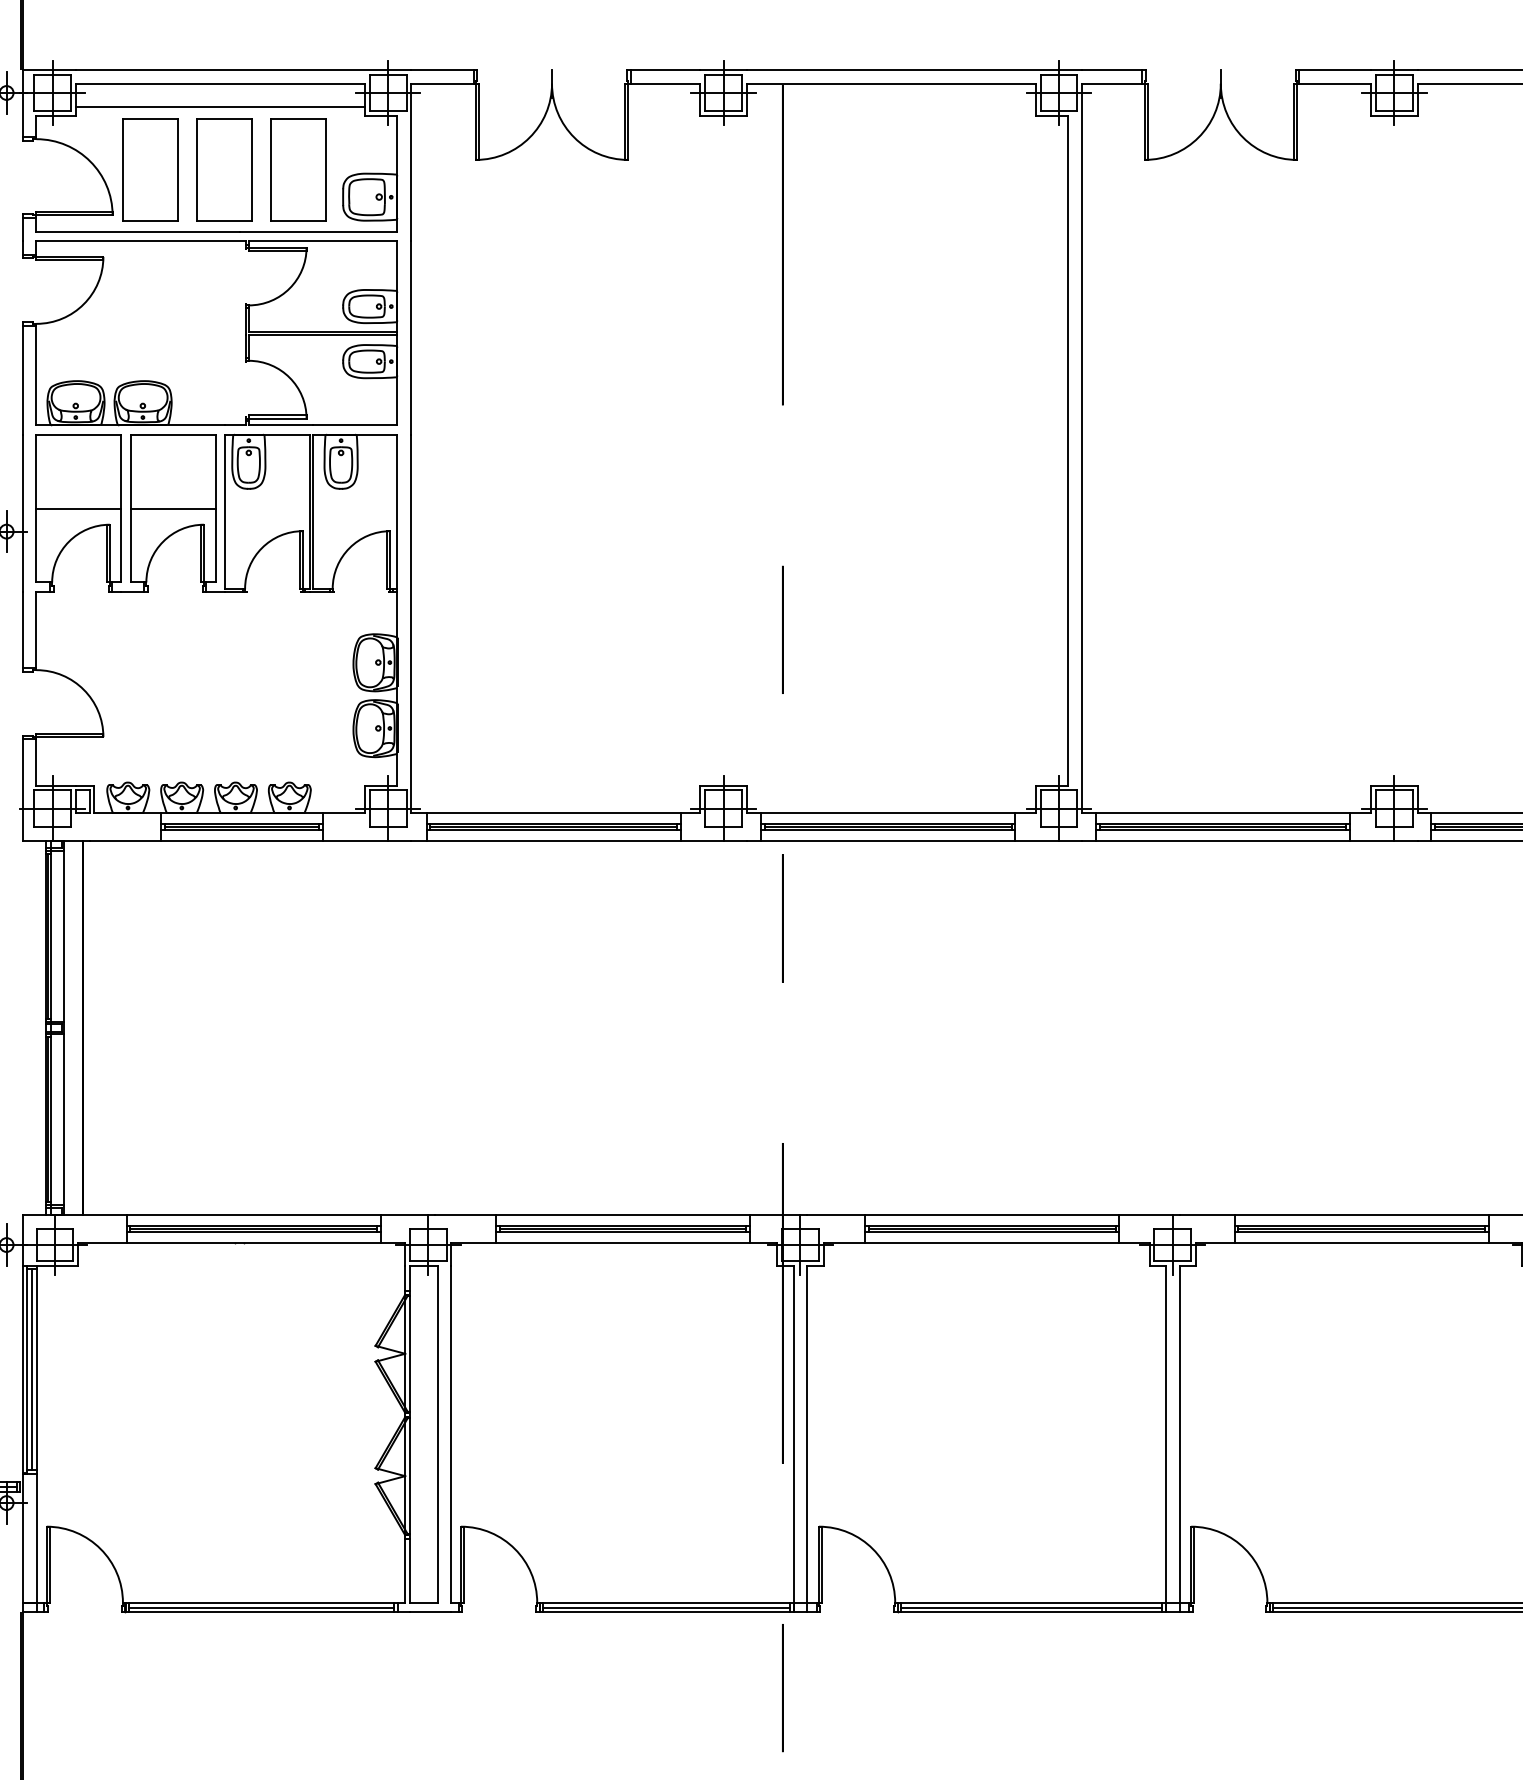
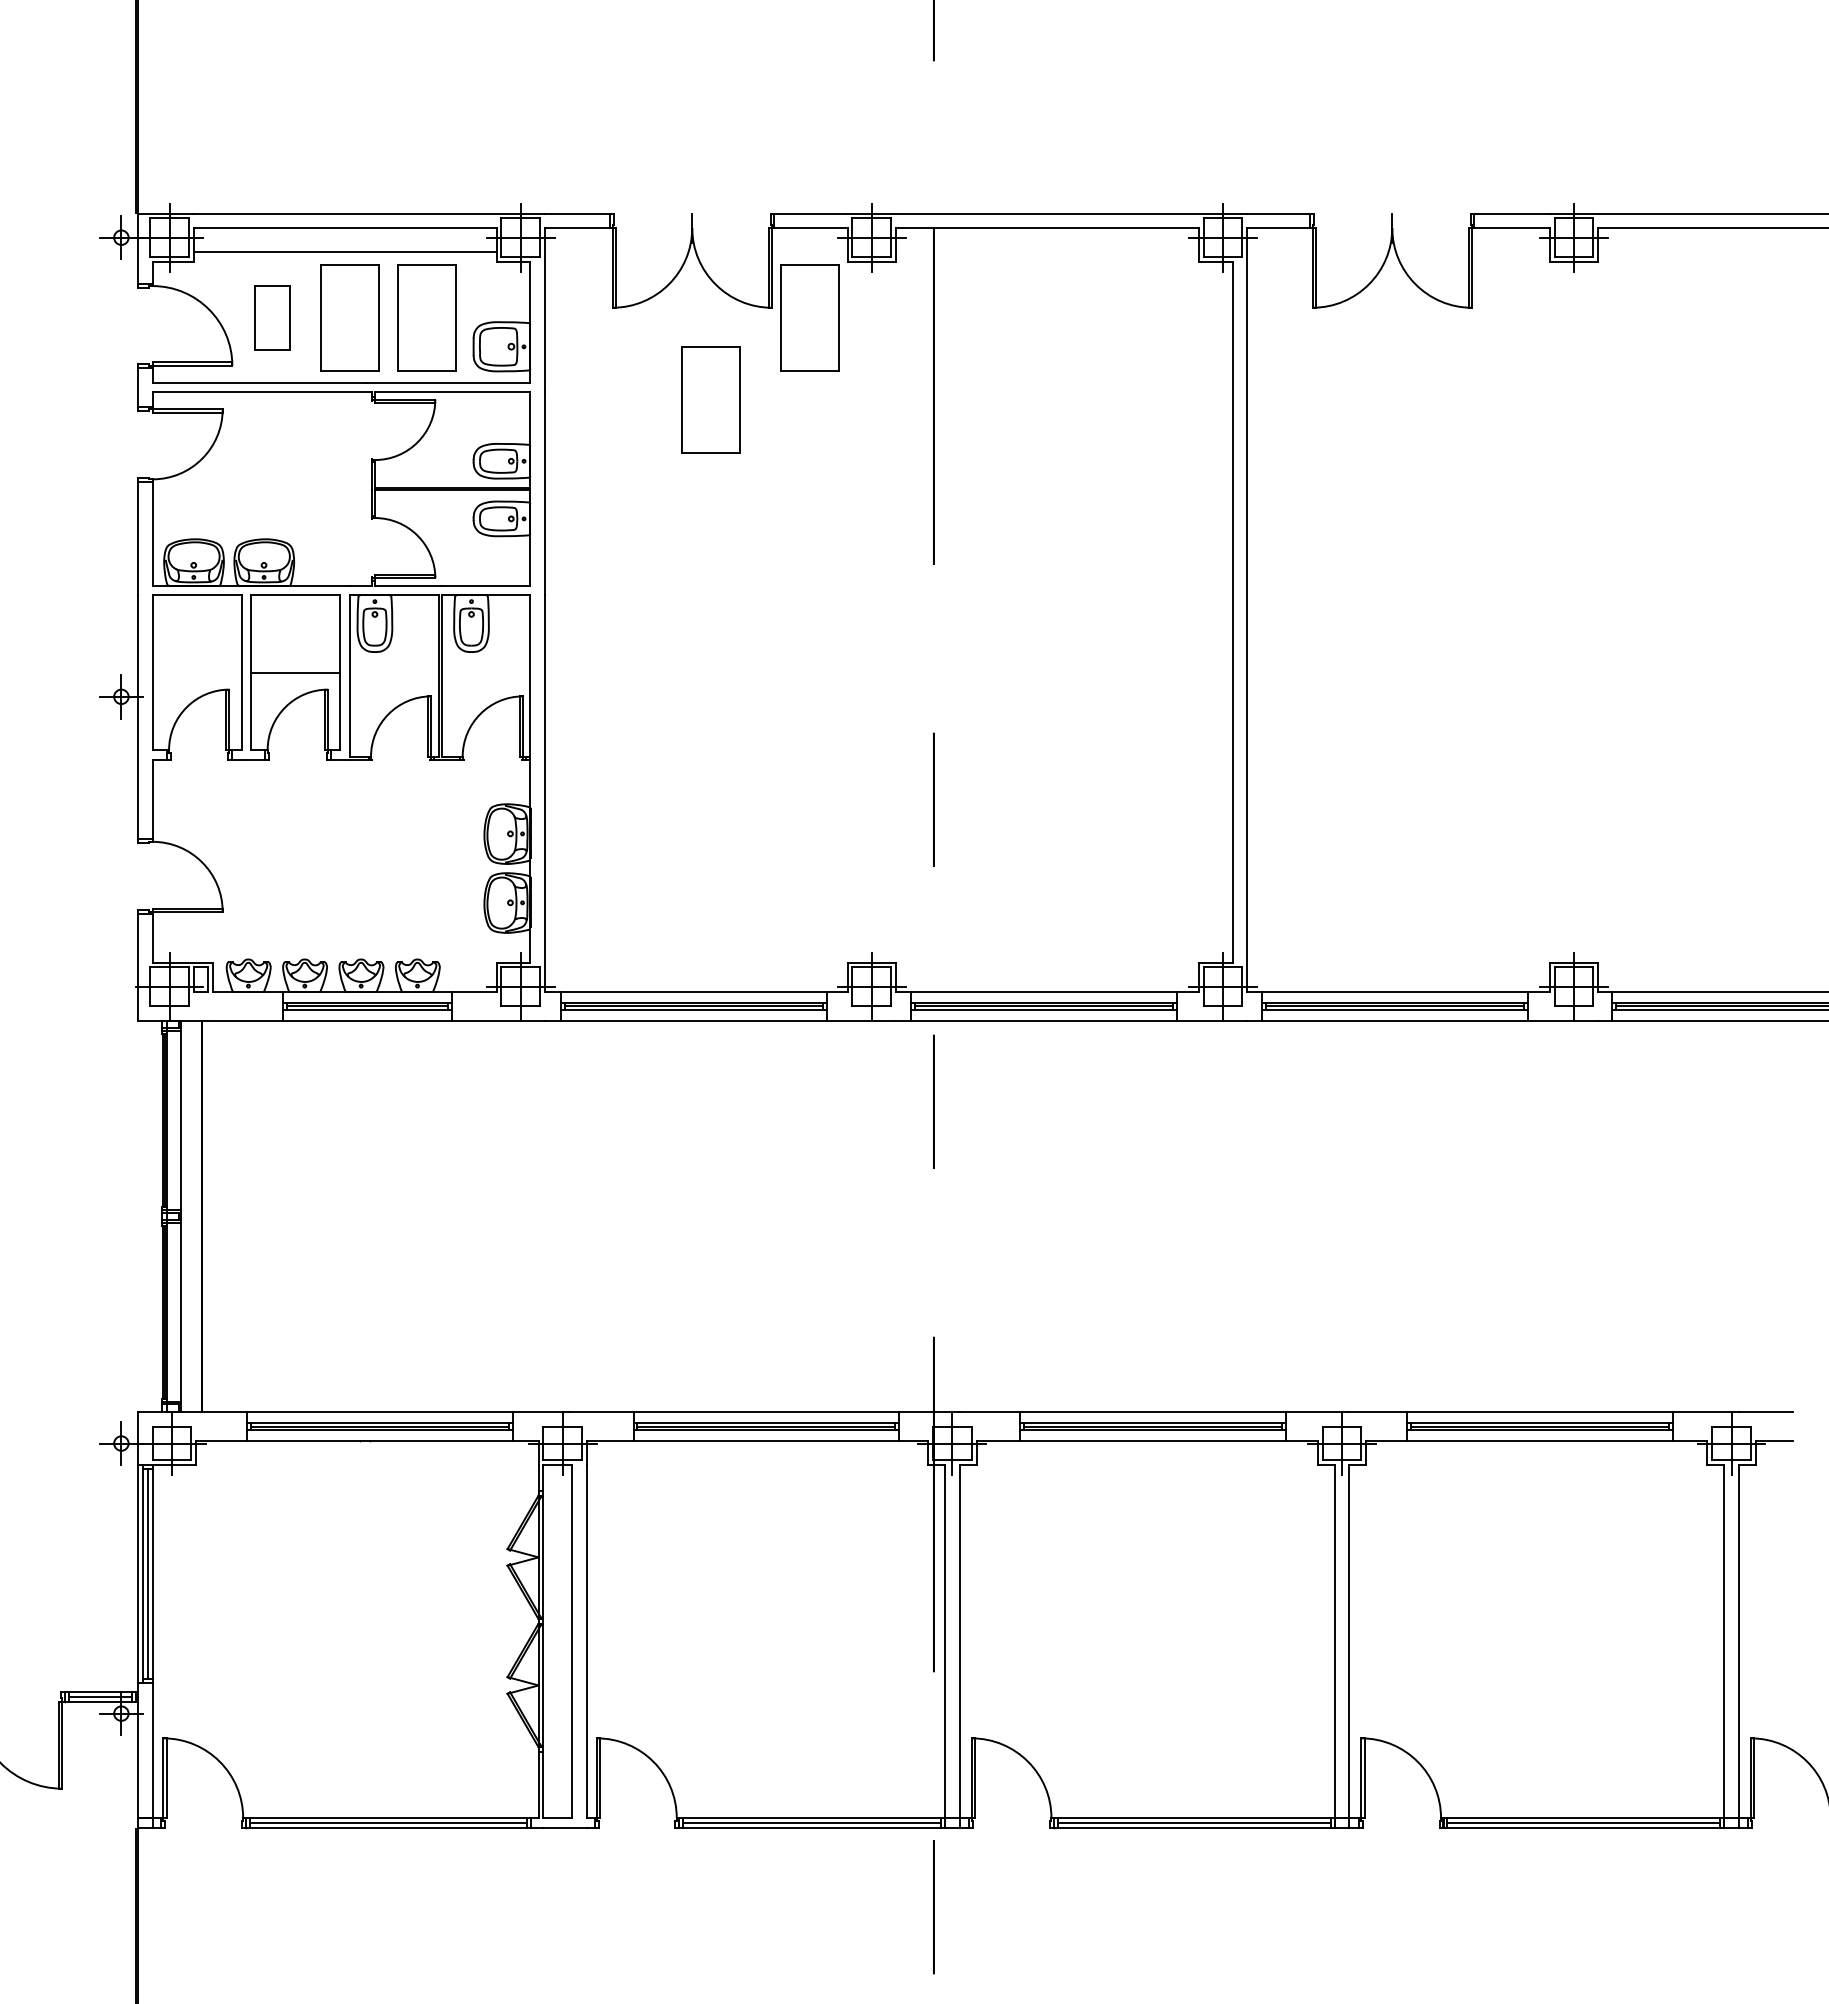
part: (150, 169) -> (271, 317), size x0.6
part: (664, 169) -> (809, 317), added
part: (569, 247) -> (710, 399), added
line: (78, 508) -> (196, 672), removed

